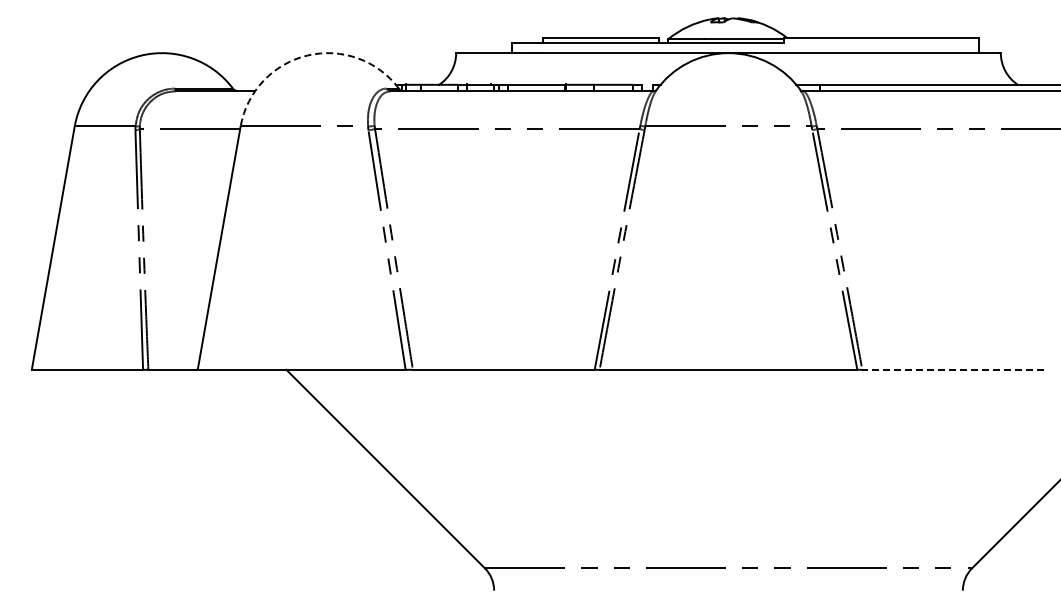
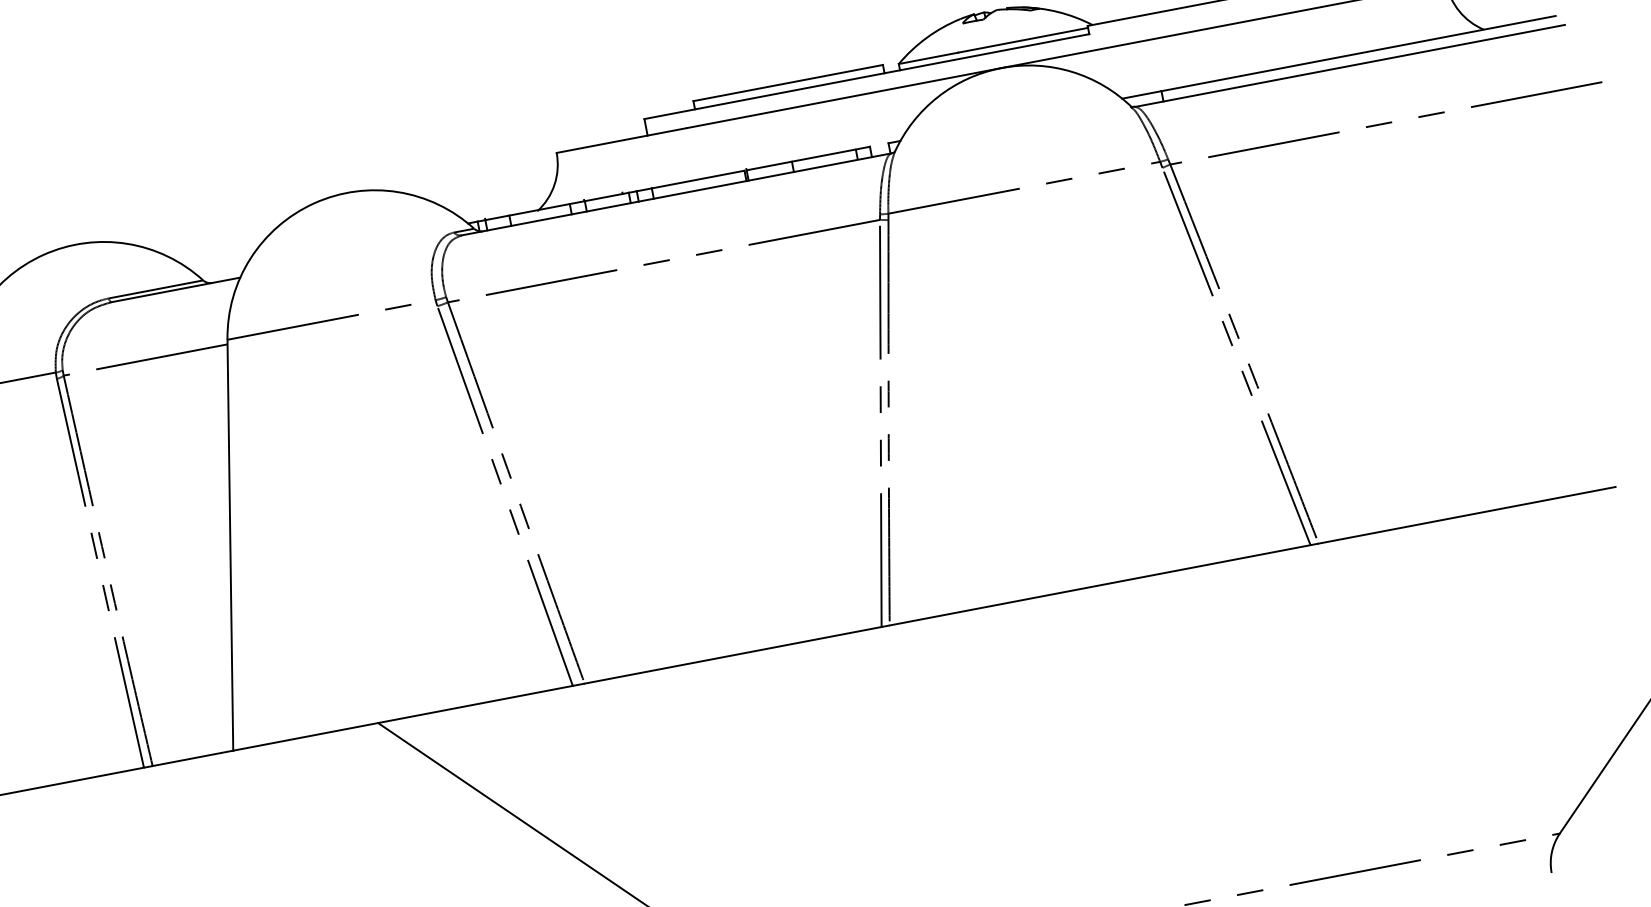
arc: (307, 55) -> (314, 203), dashed -> solid
line: (953, 369) -> (1467, 514), dashed -> solid

